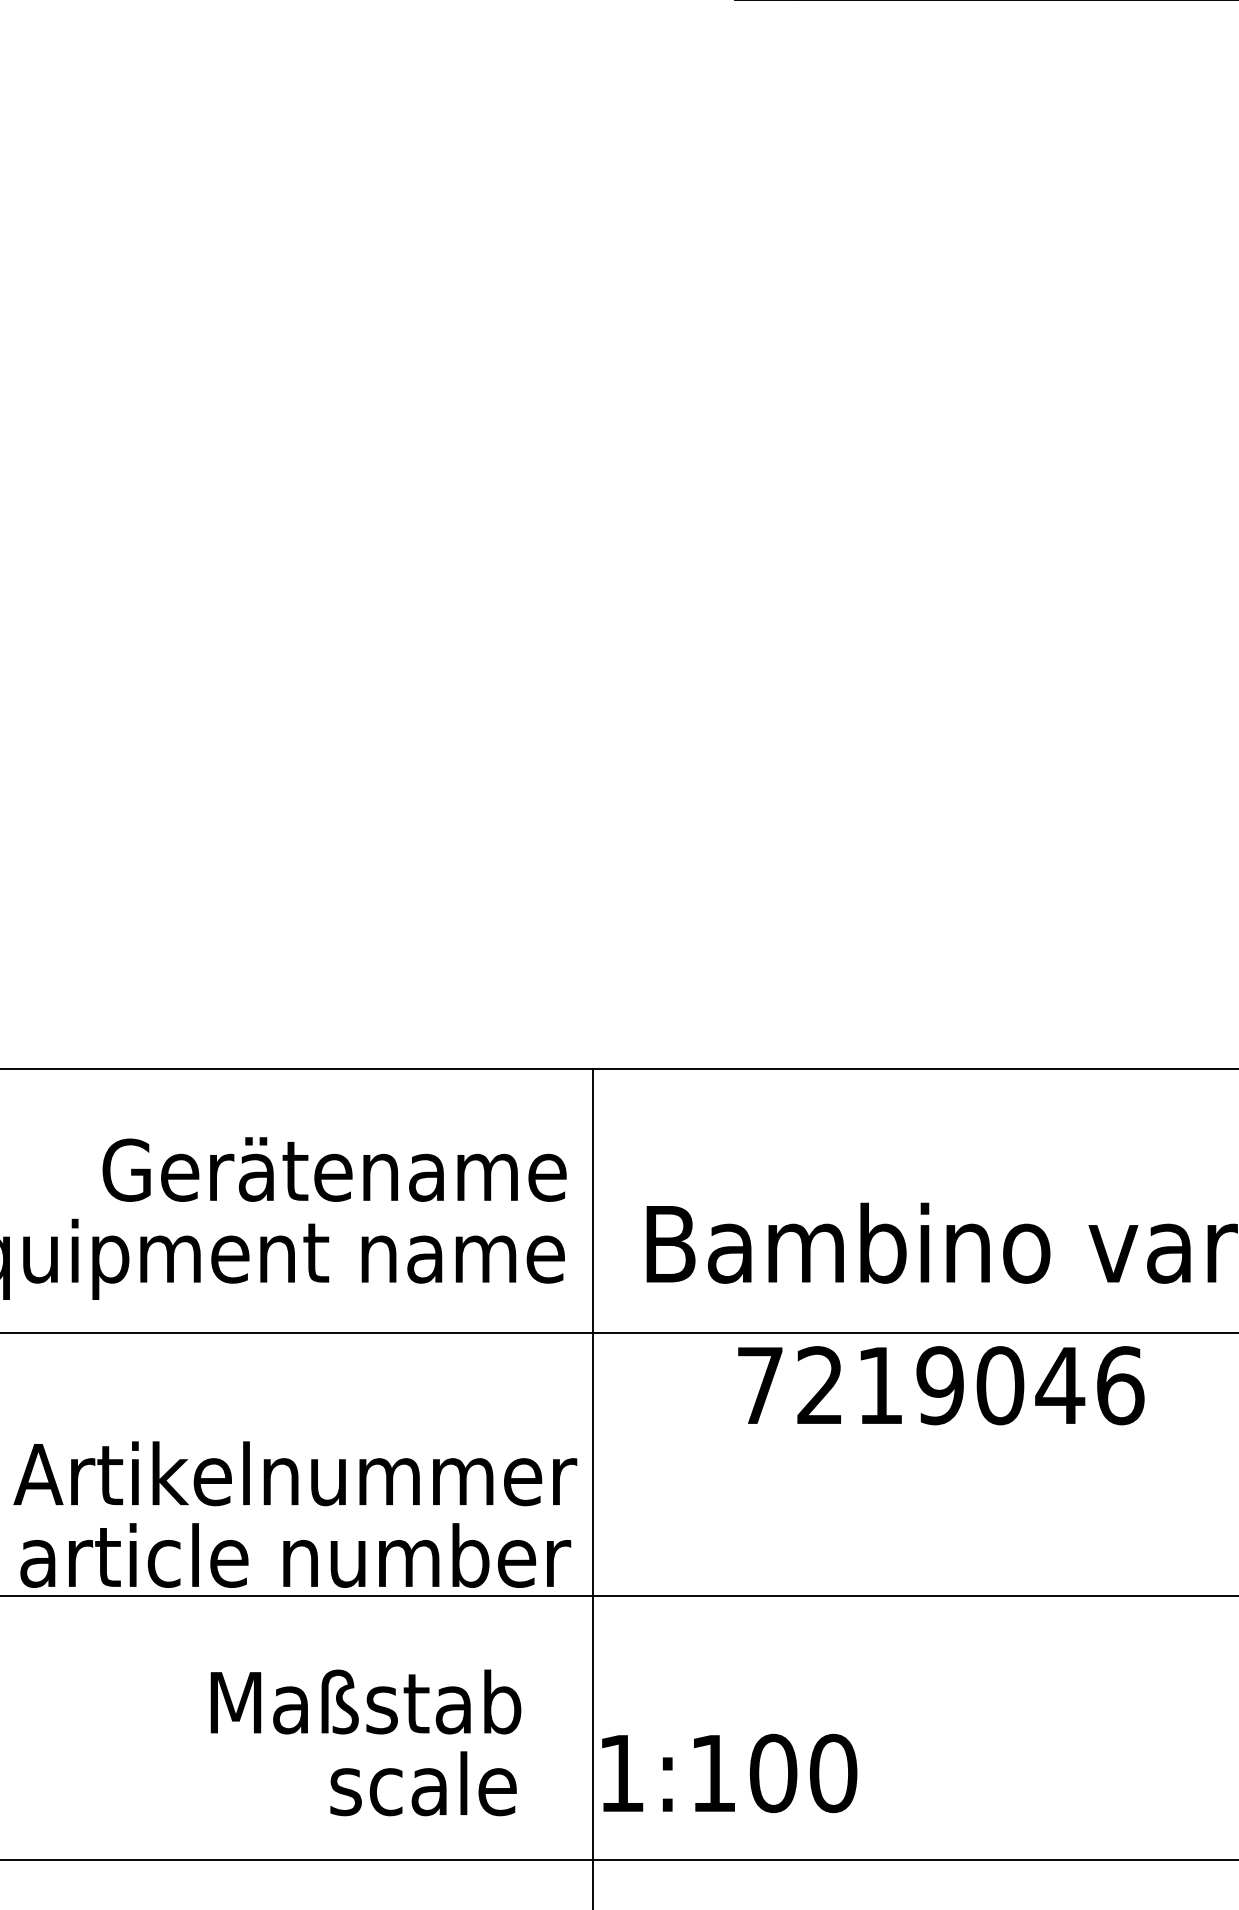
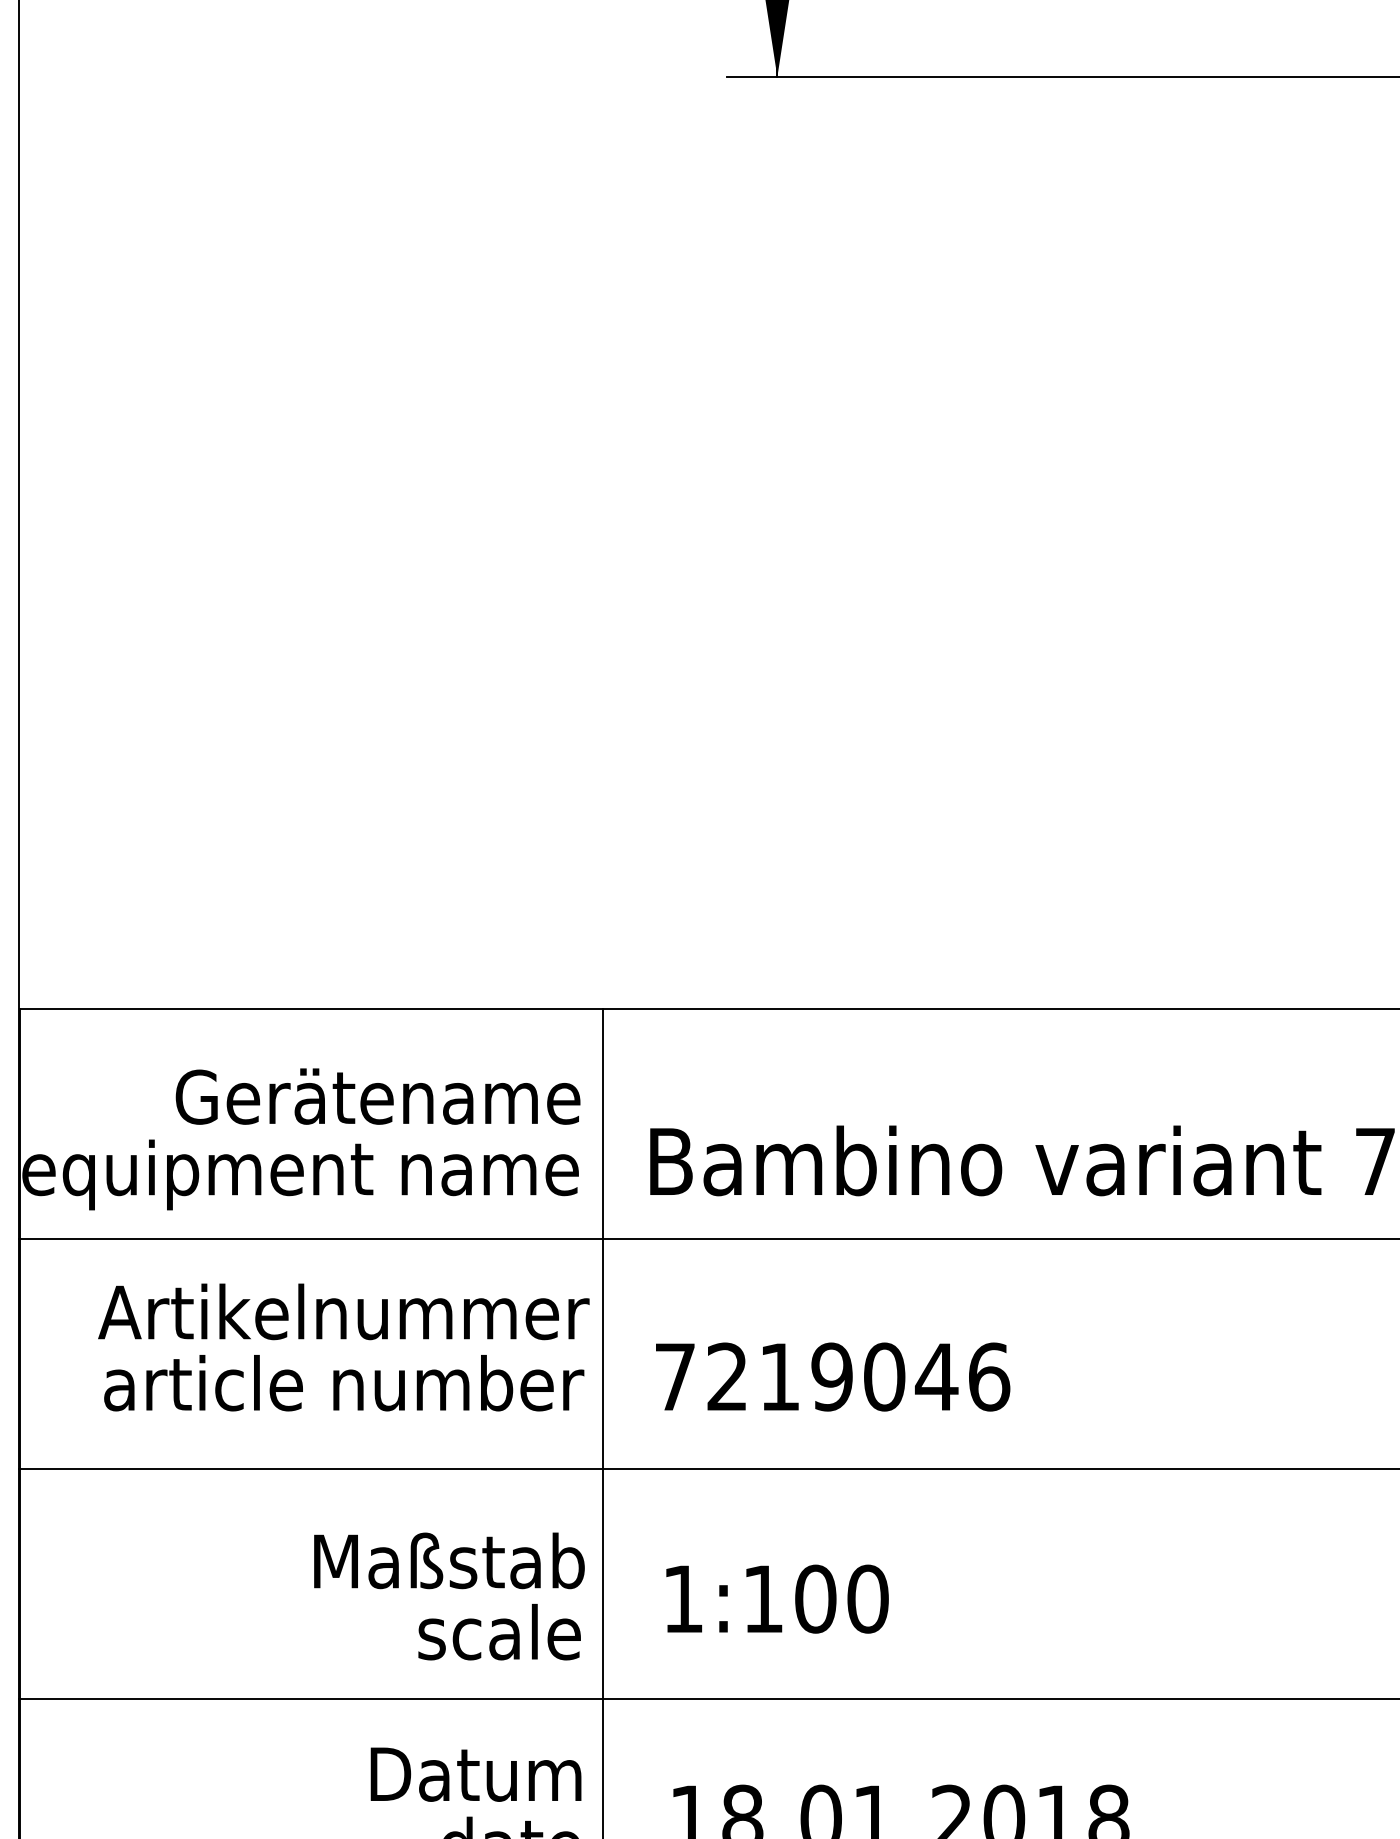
text: (941, 1385) -> (833, 1376), moved
text: (294, 1514) -> (343, 1347), moved
text: (366, 1742) -> (449, 1596), moved
text: (729, 1772) -> (777, 1598), moved

